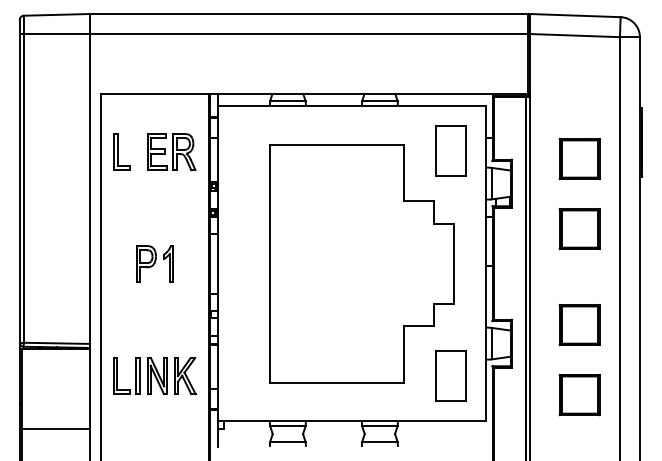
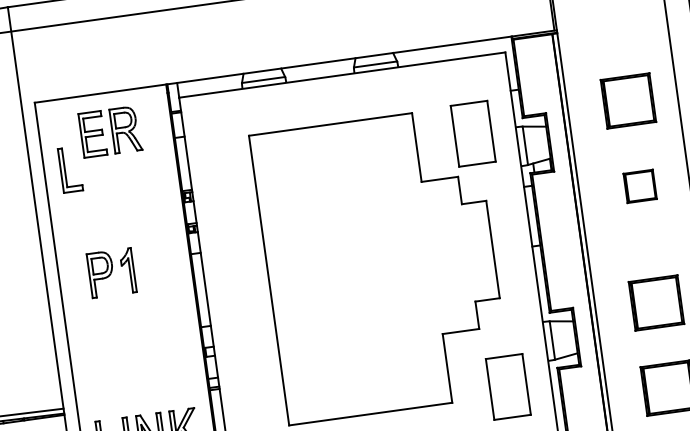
part: (450, 150) -> (472, 133), moved
part: (171, 151) -> (110, 131), moved
part: (579, 229) -> (640, 186), size x0.6
part: (154, 263) -> (111, 272), moved

